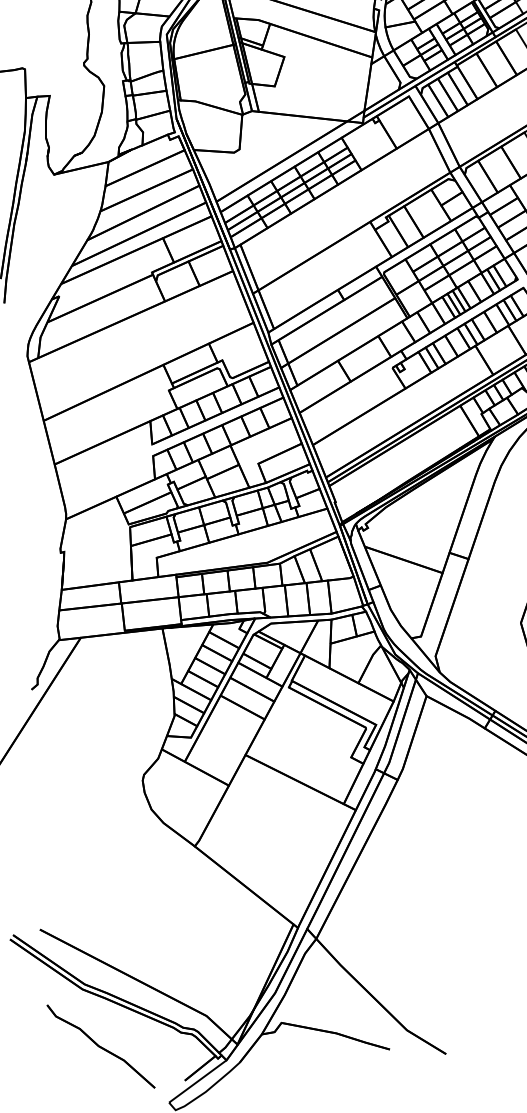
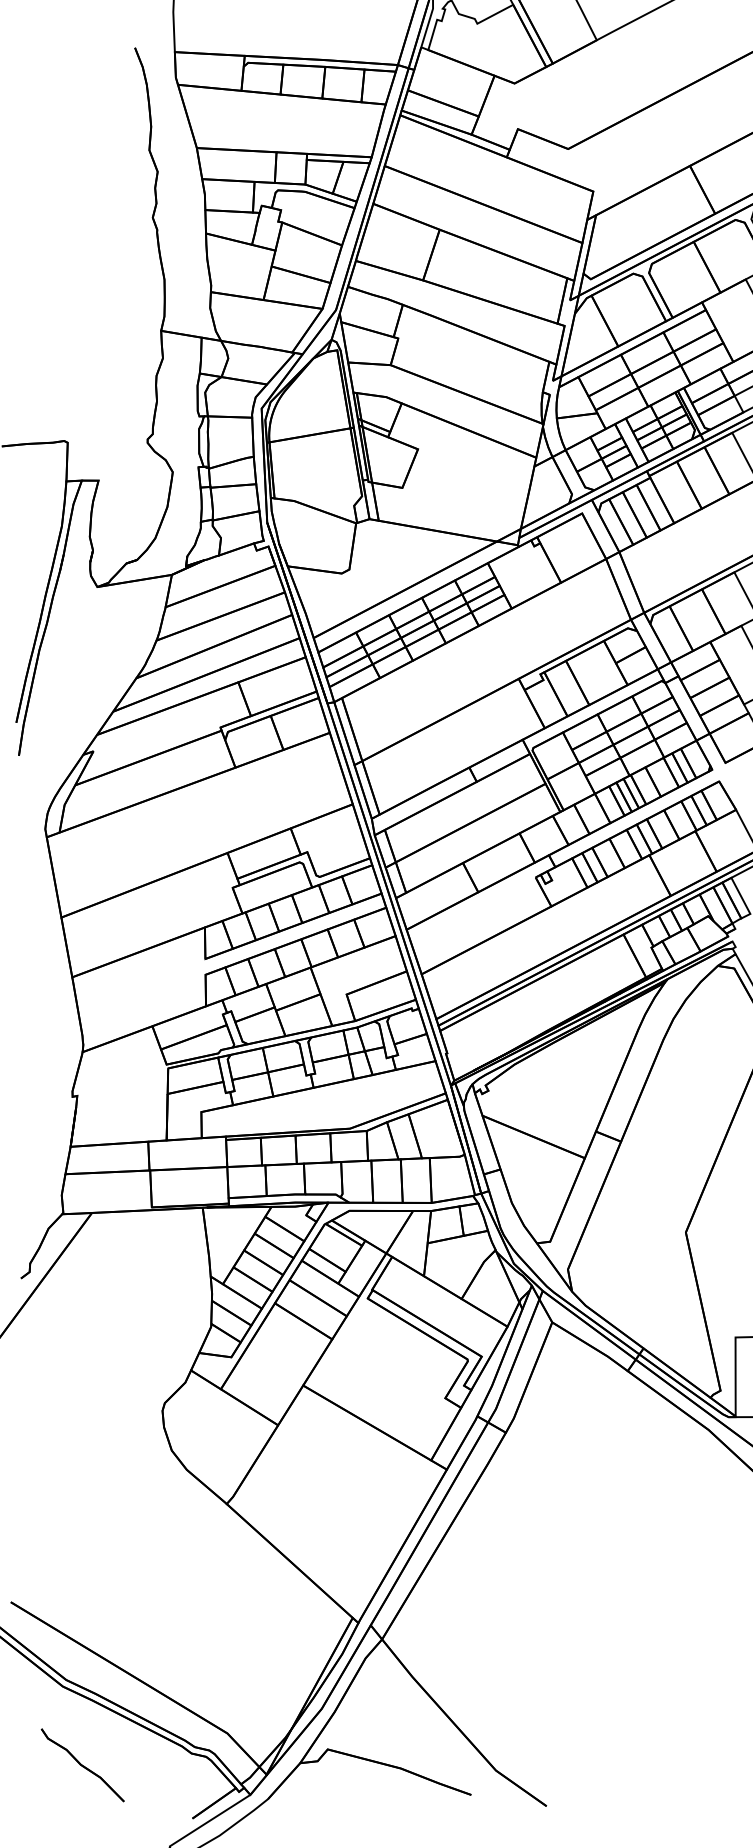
part: (100, 1046) -> (82, 1765), size x0.6

